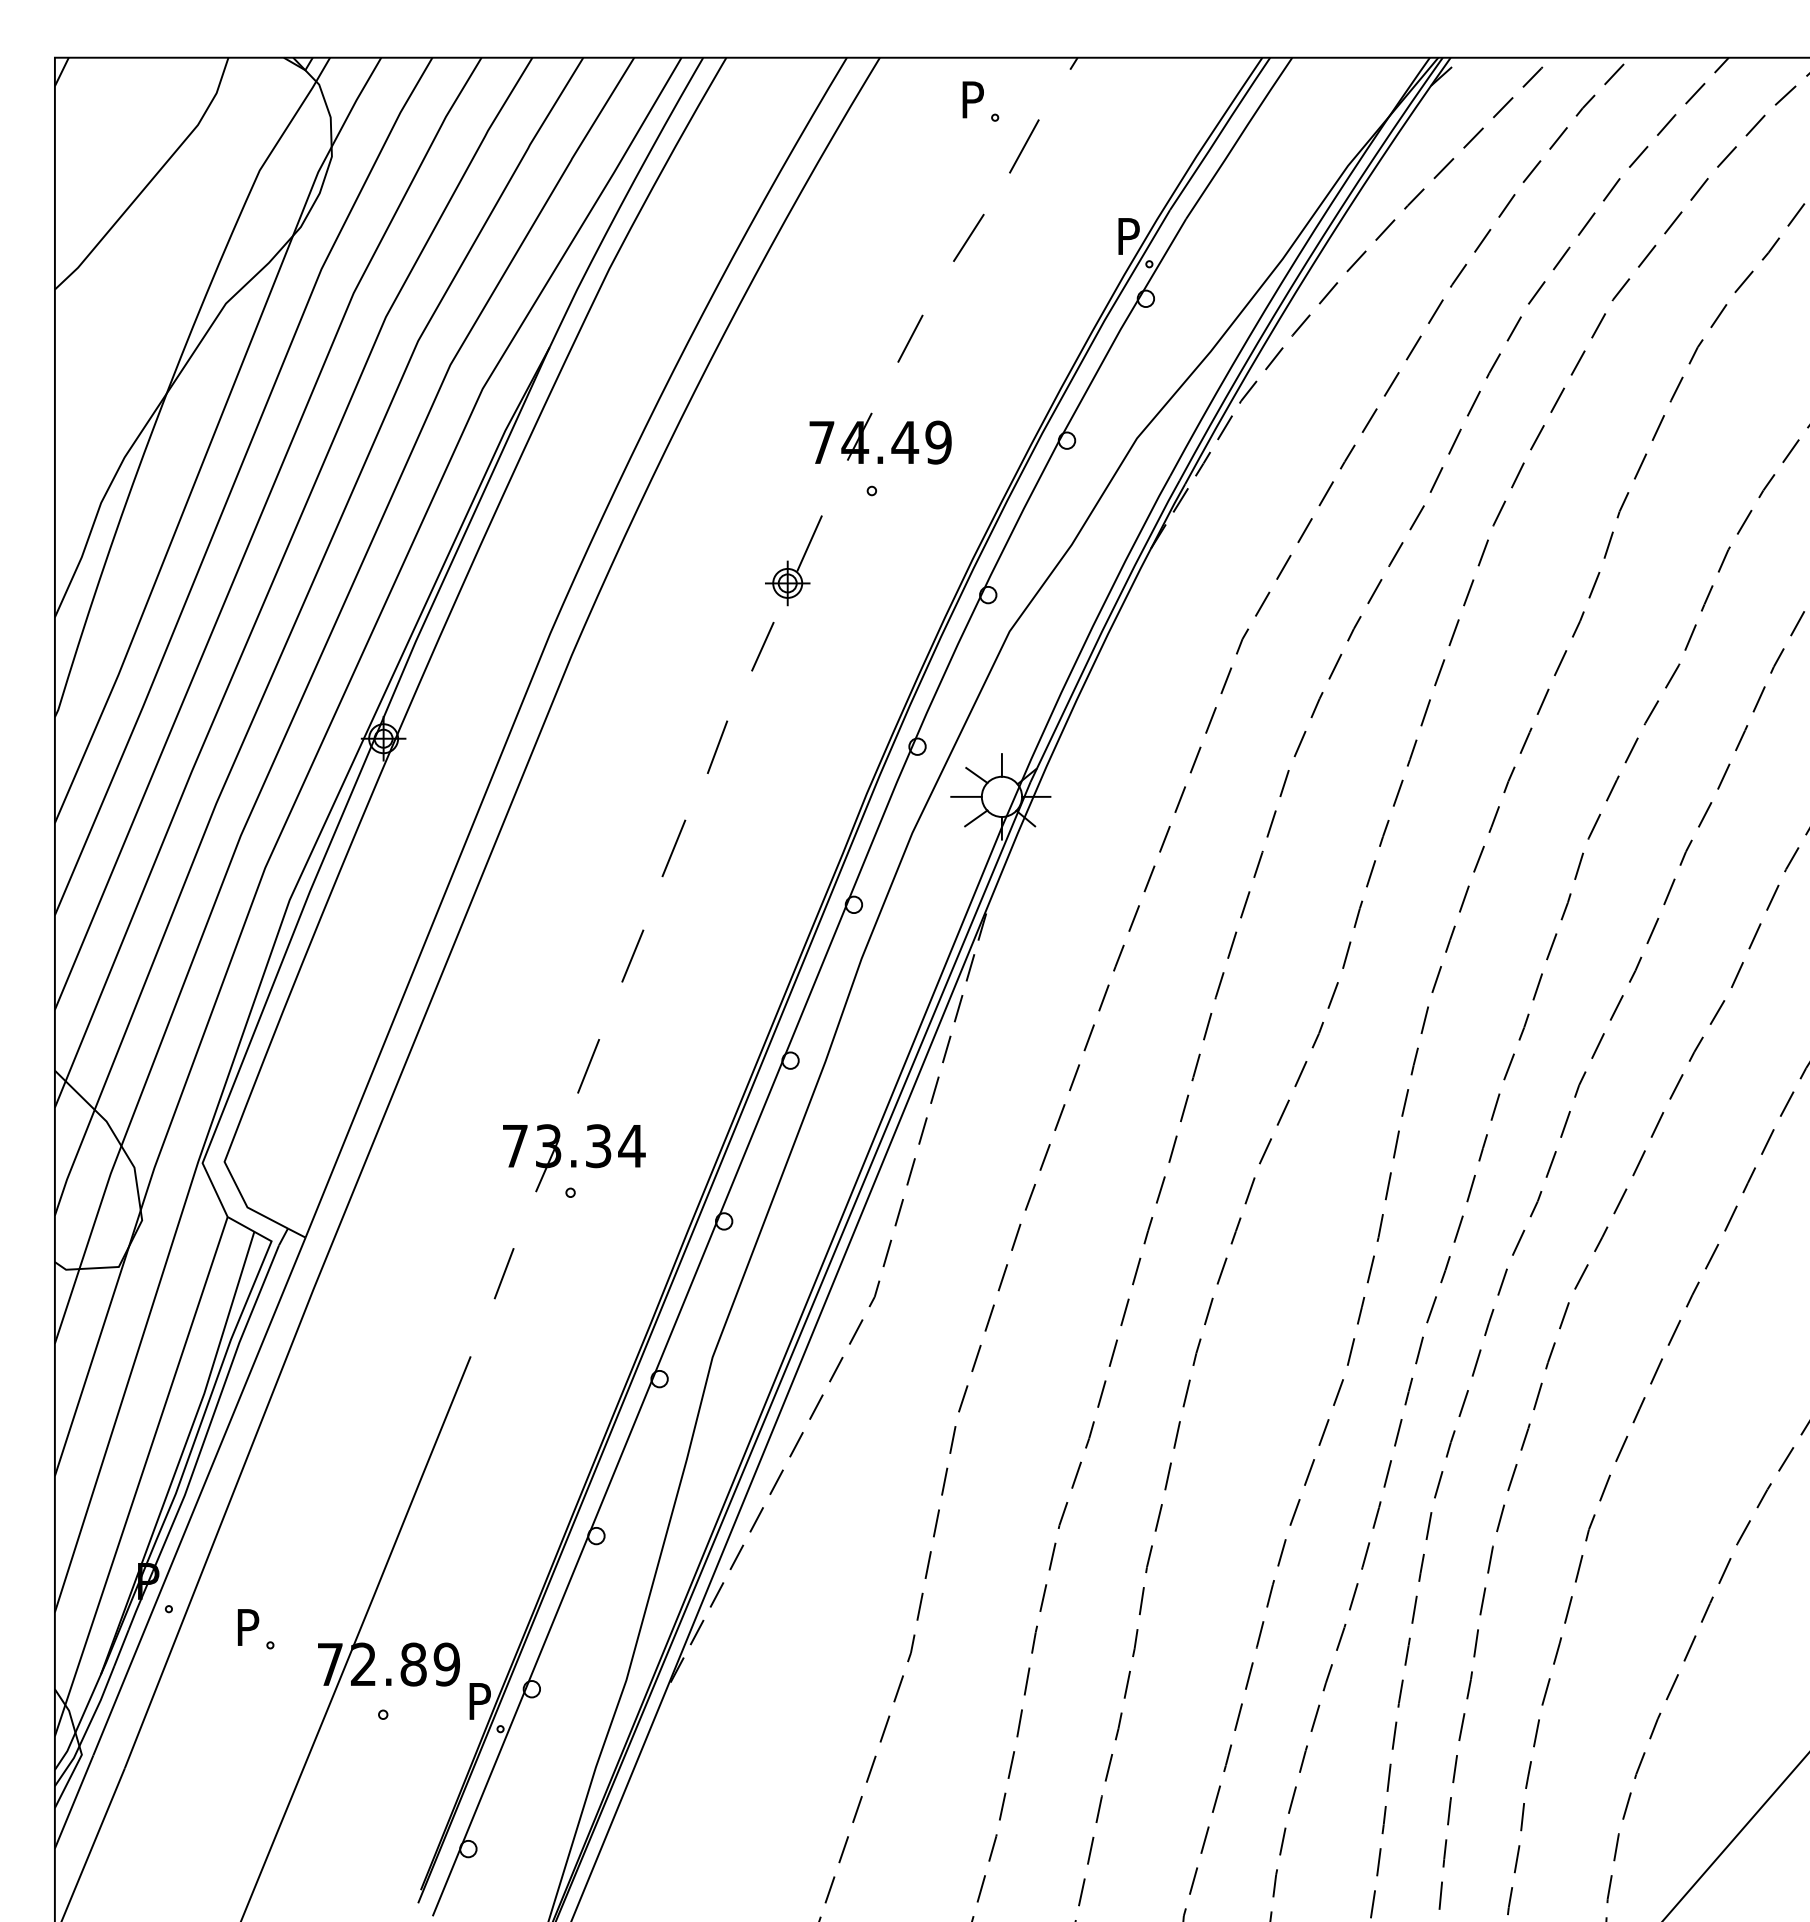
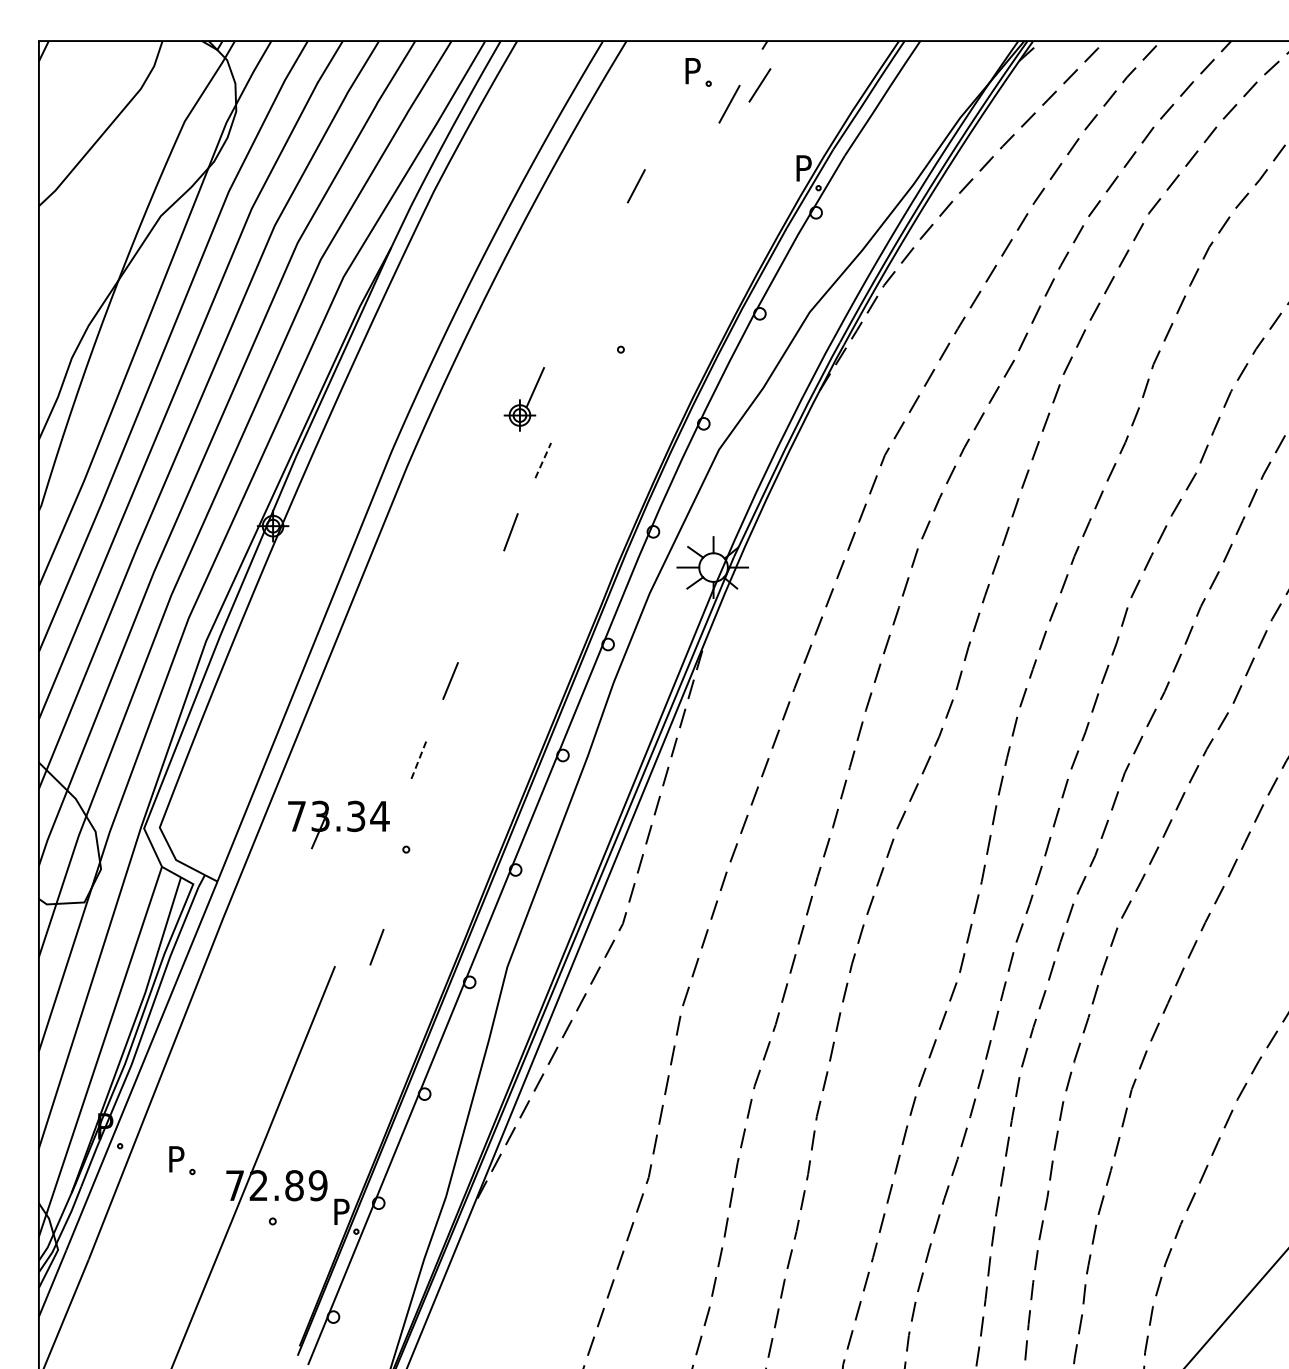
line: (968, 238) -> (759, 85), moved
line: (909, 339) -> (635, 186), moved
part: (892, 445) -> (635, 317), removed
part: (792, 560) -> (523, 399), moved
line: (763, 646) -> (543, 460), solid -> dashed
line: (673, 847) -> (479, 603), removed
line: (589, 1066) -> (419, 759), solid -> dashed
part: (573, 1157) -> (338, 824), moved
line: (503, 1274) -> (376, 947), moved

